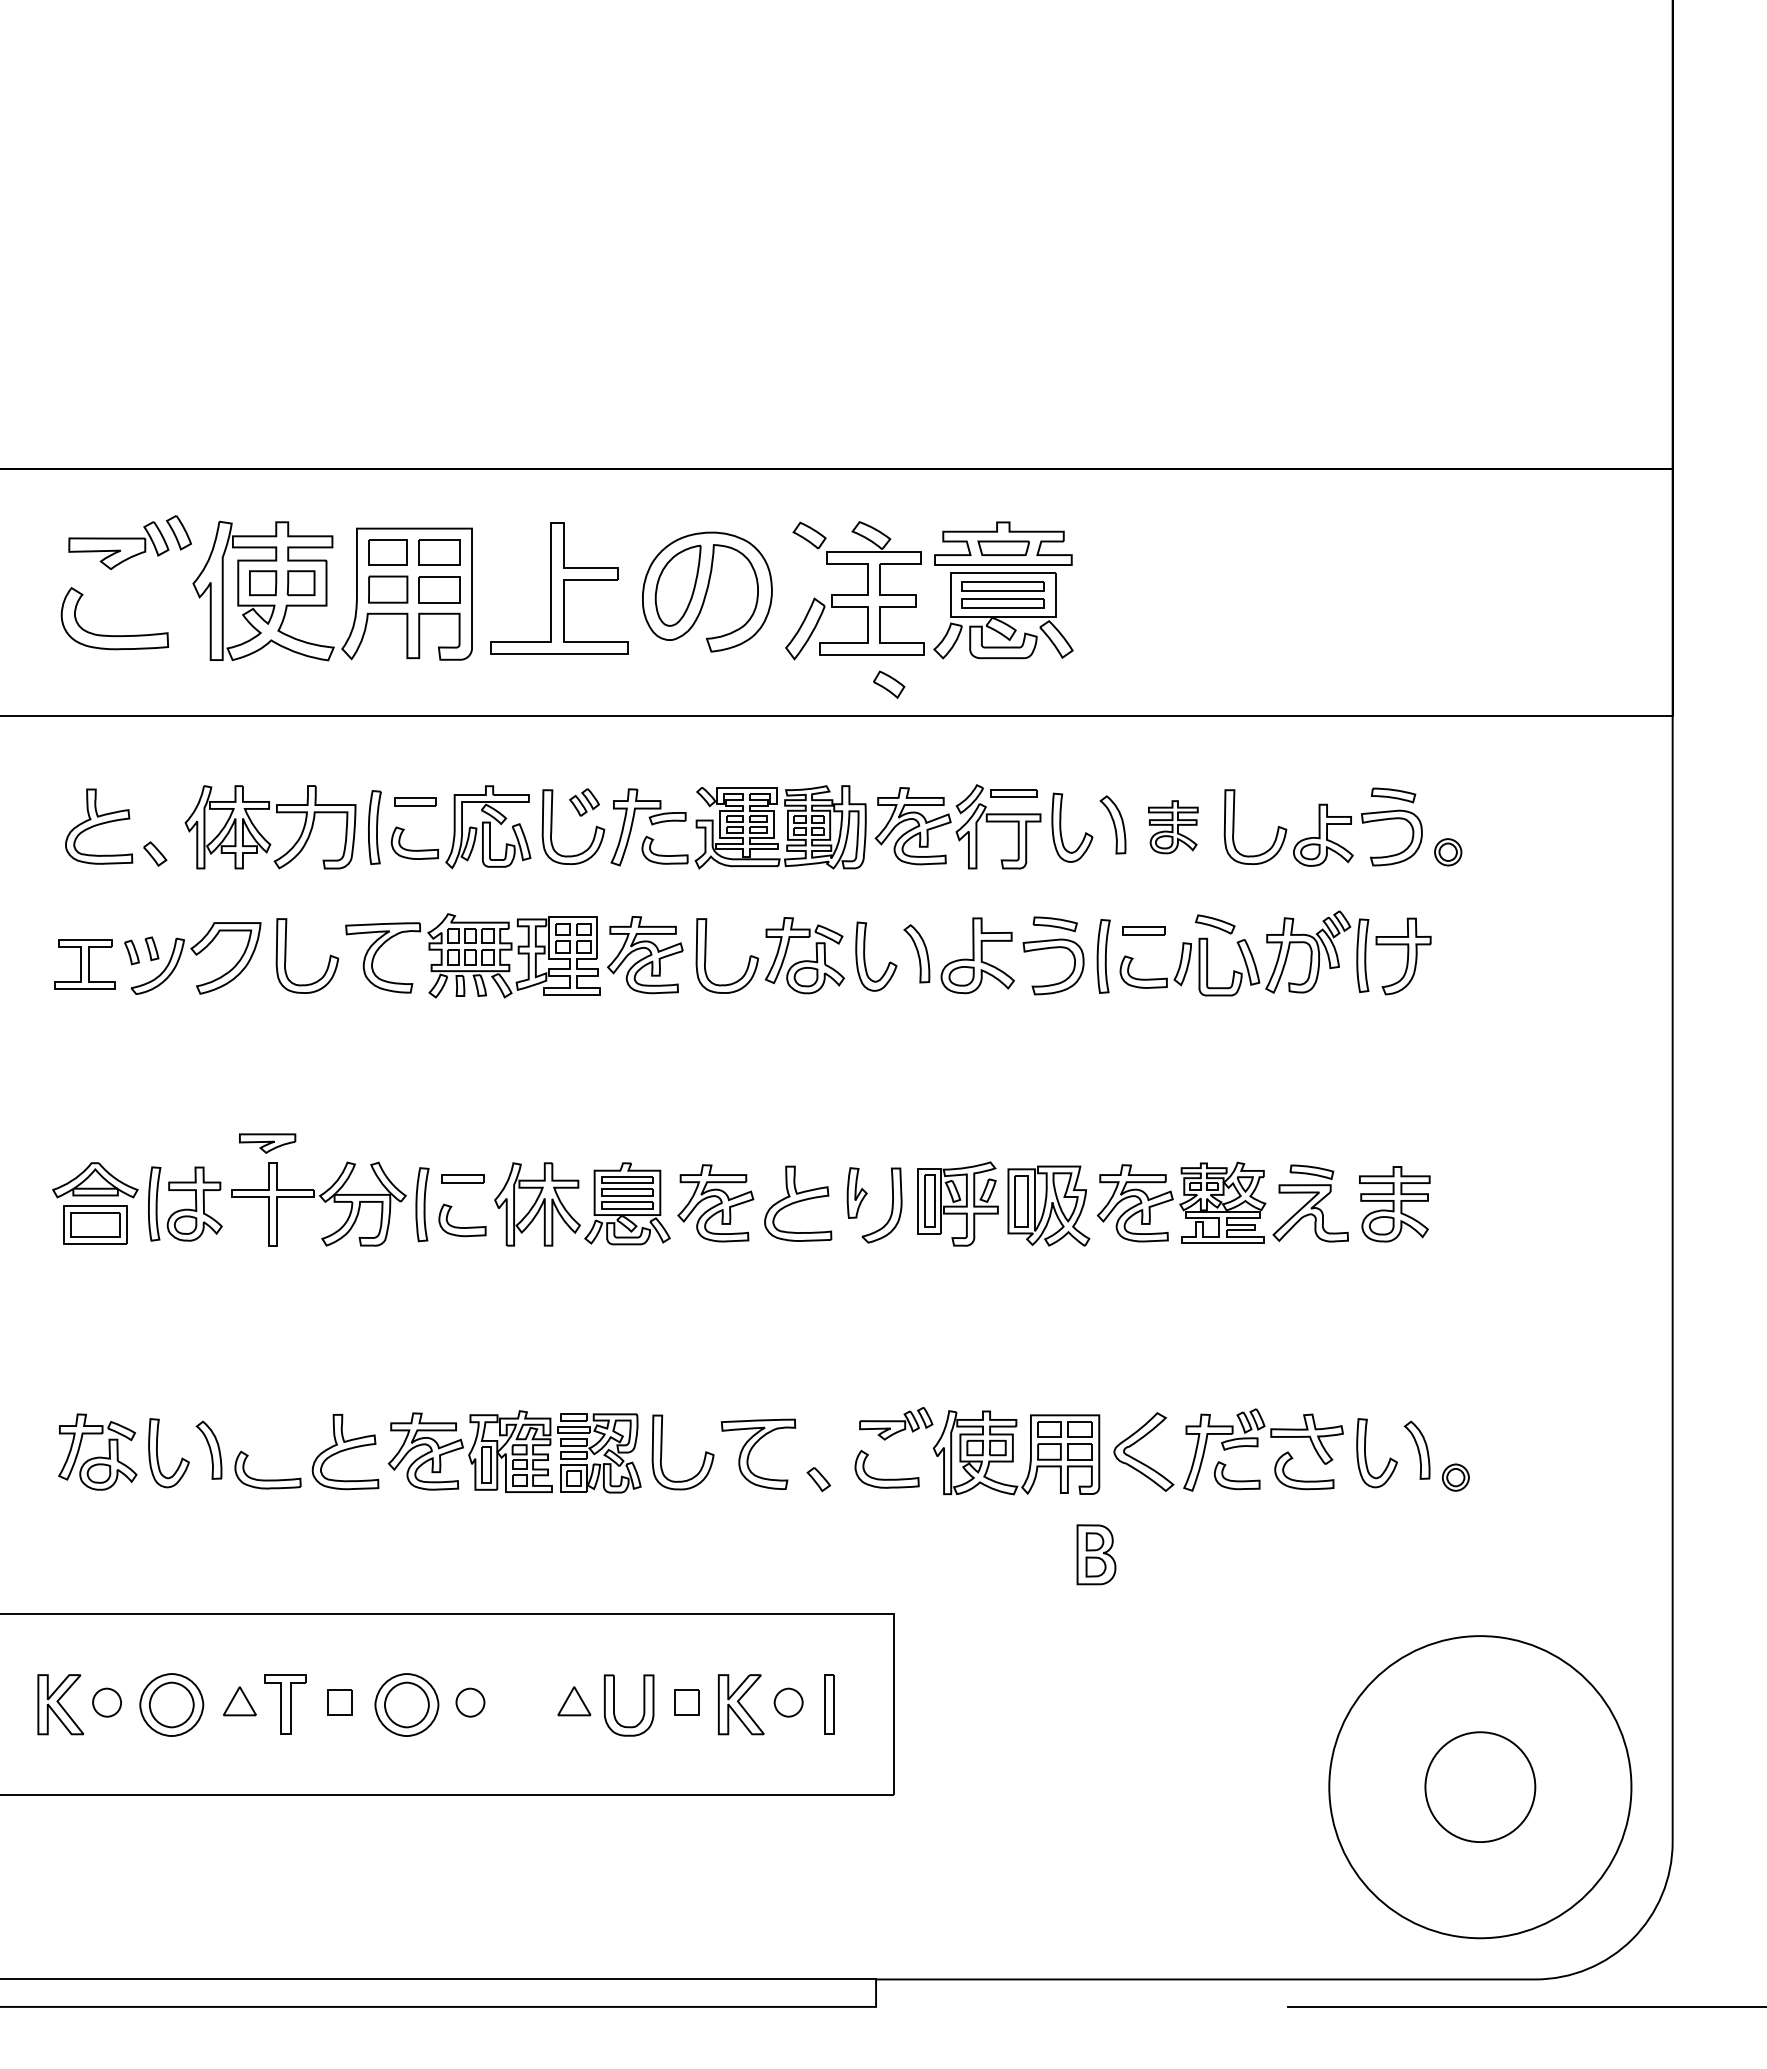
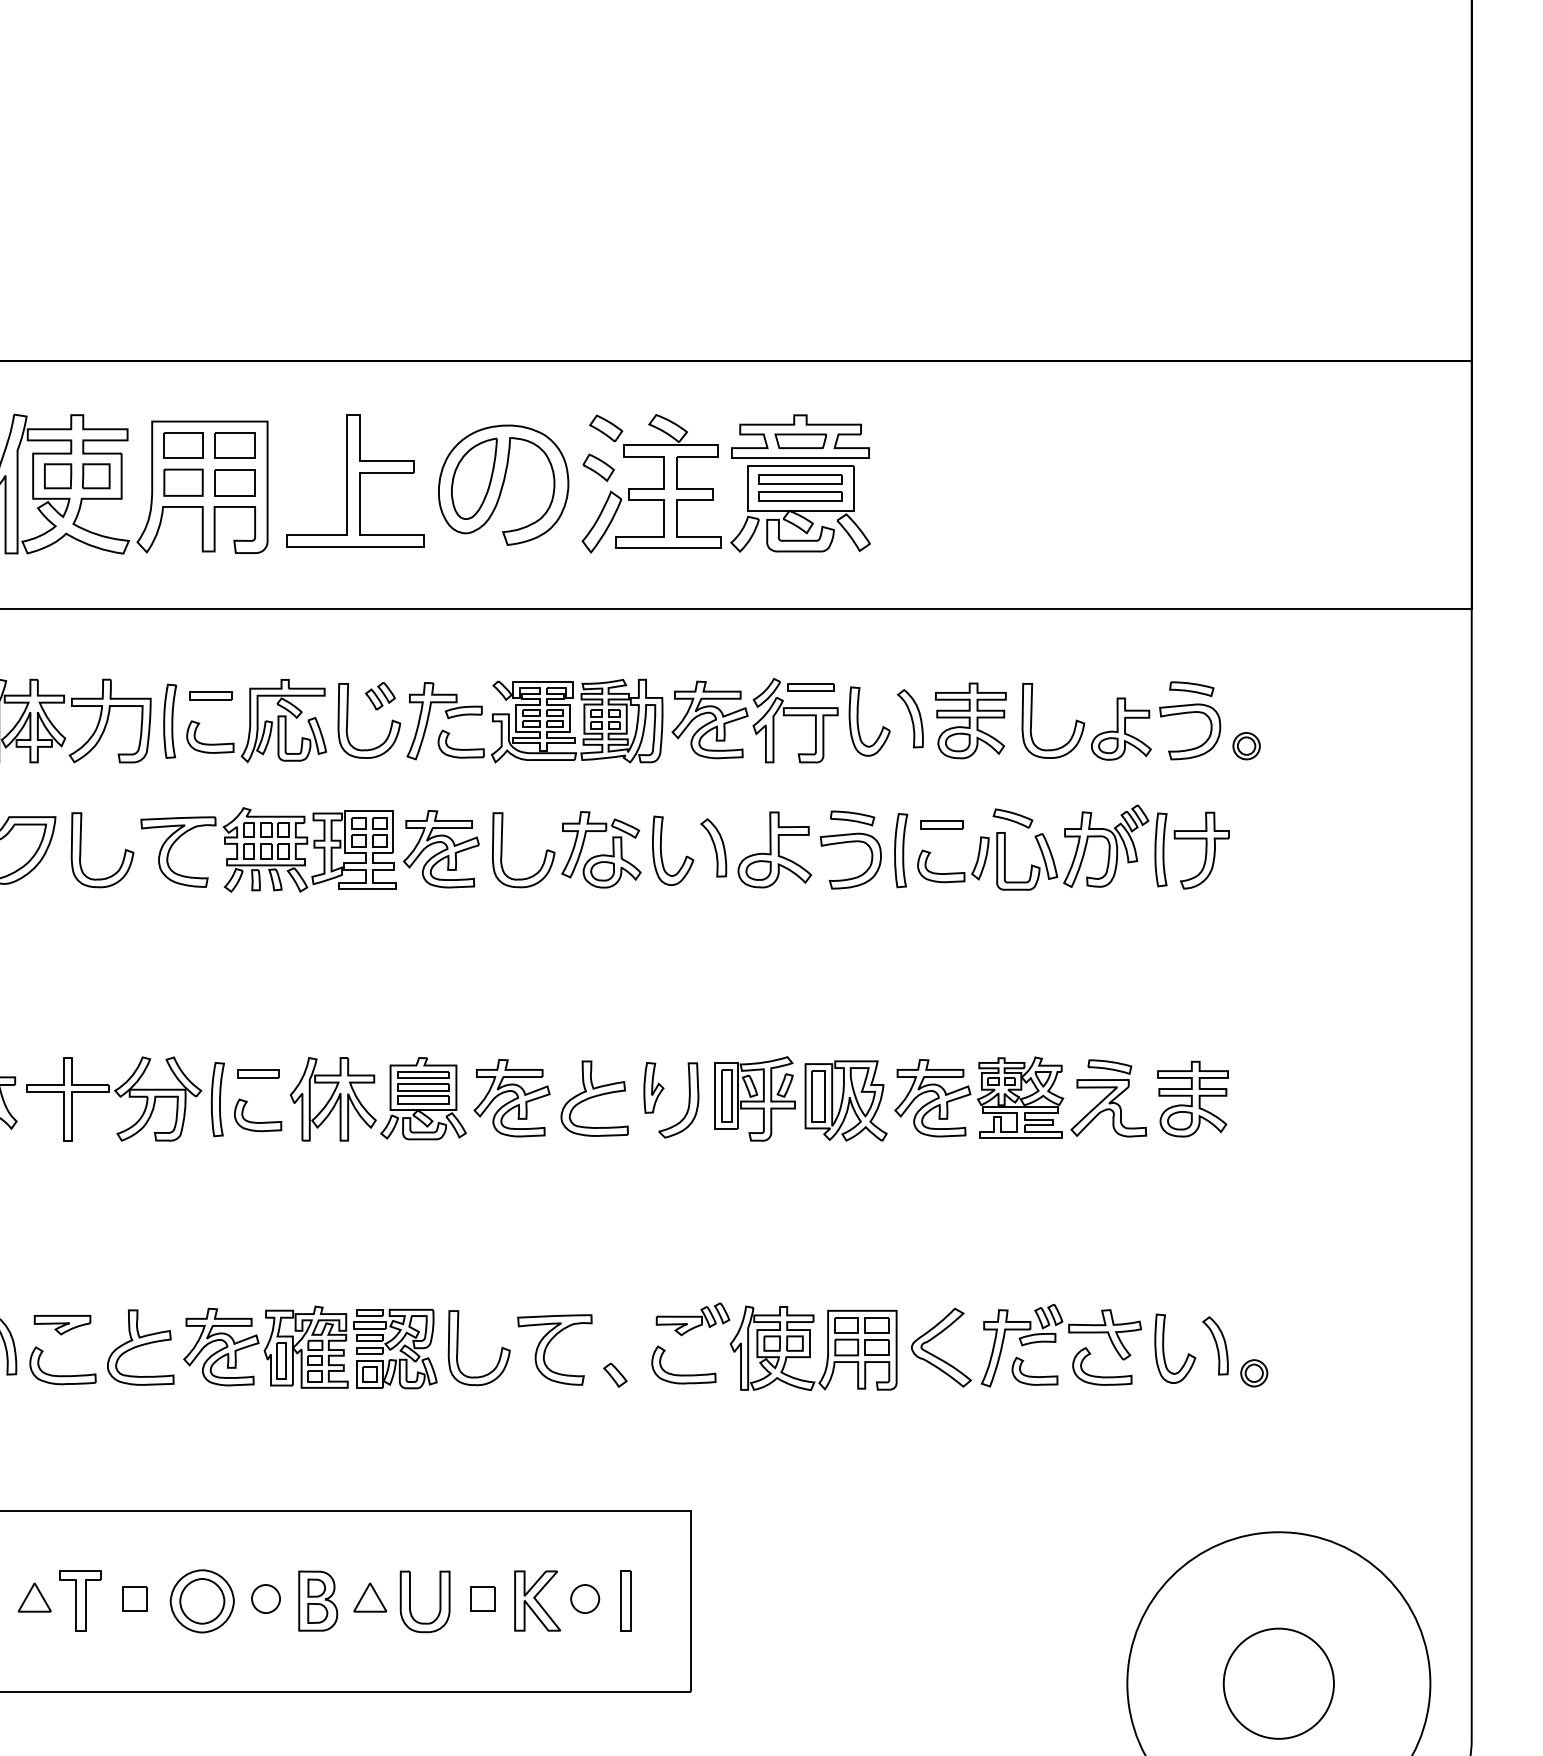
part: (889, 684) -> (599, 467), moved
part: (1173, 827) -> (971, 721), size x1.43
part: (267, 1143) -> (62, 1325), moved
part: (1096, 1554) -> (318, 1600), moved

